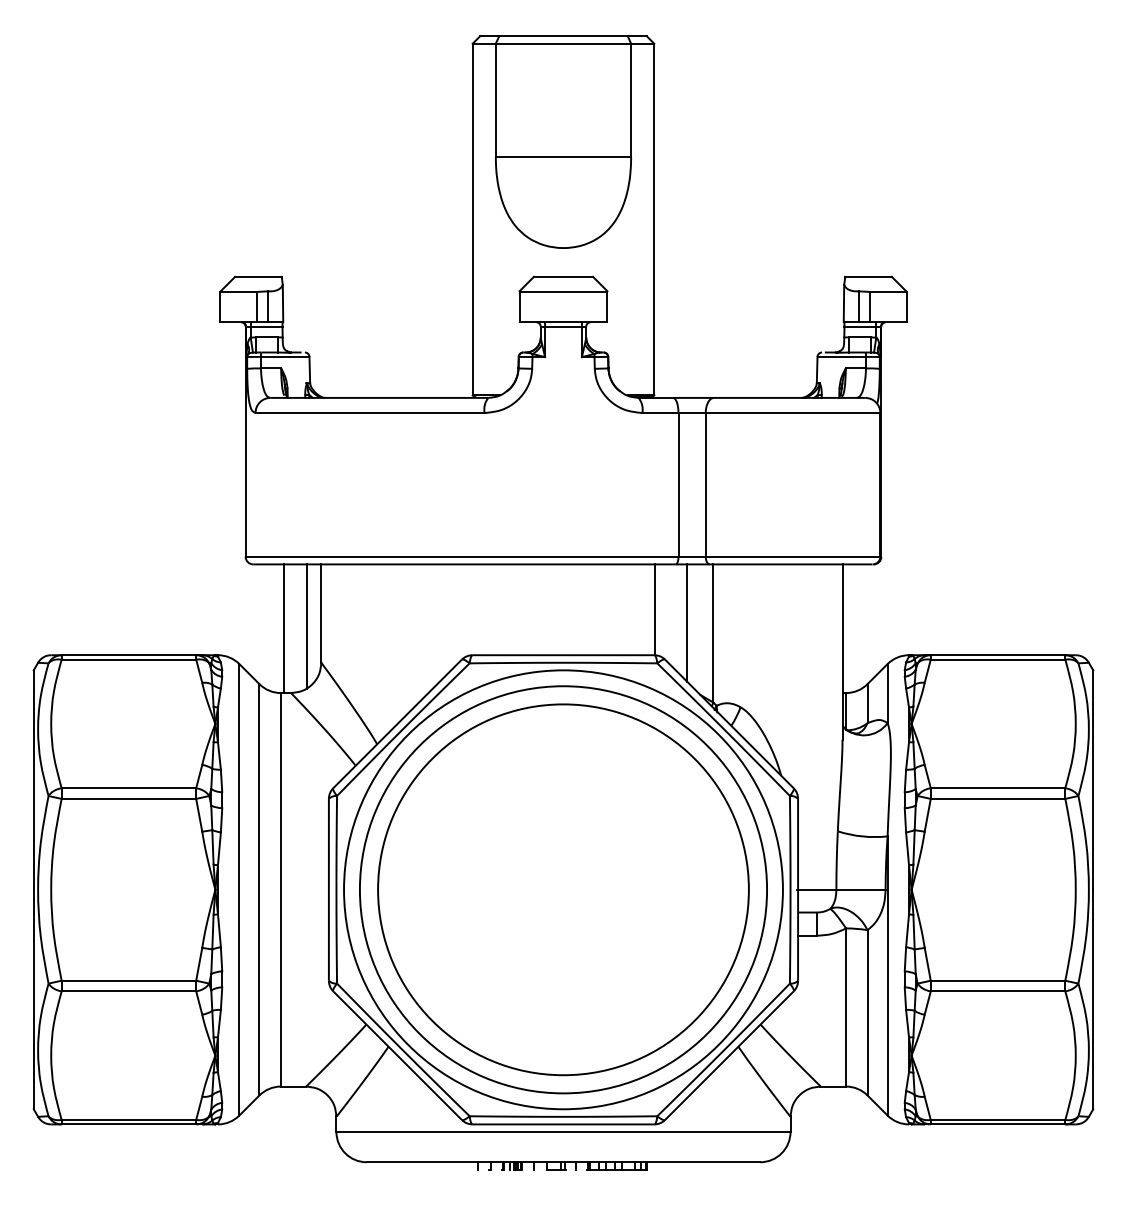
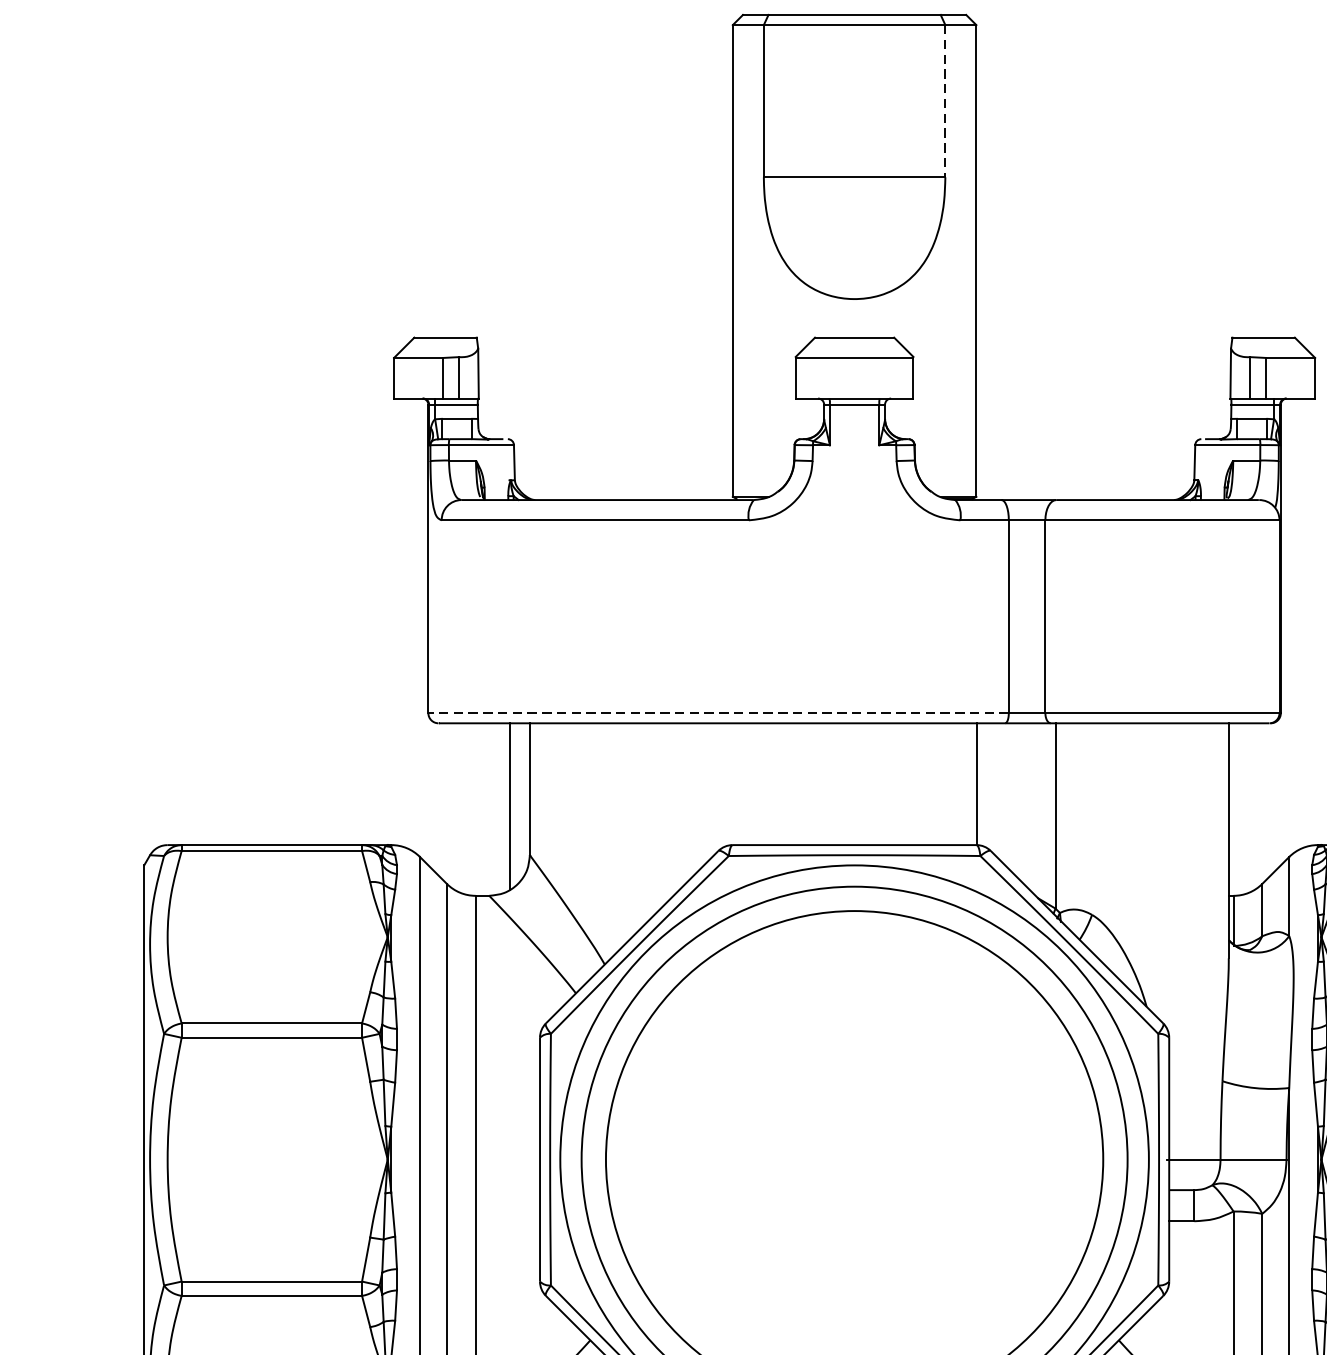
line: (631, 100) -> (945, 101), solid -> dashed
line: (461, 556) -> (717, 712), solid -> dashed
line: (687, 623) -> (1020, 802), removed
line: (284, 628) -> (480, 809), removed

